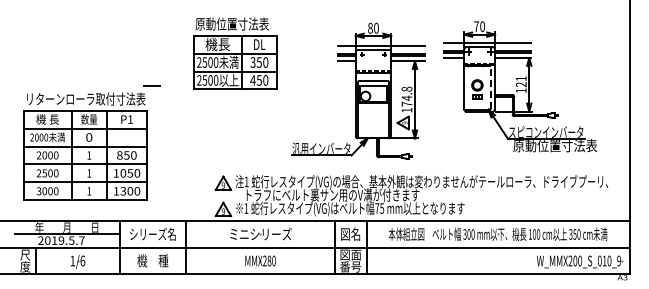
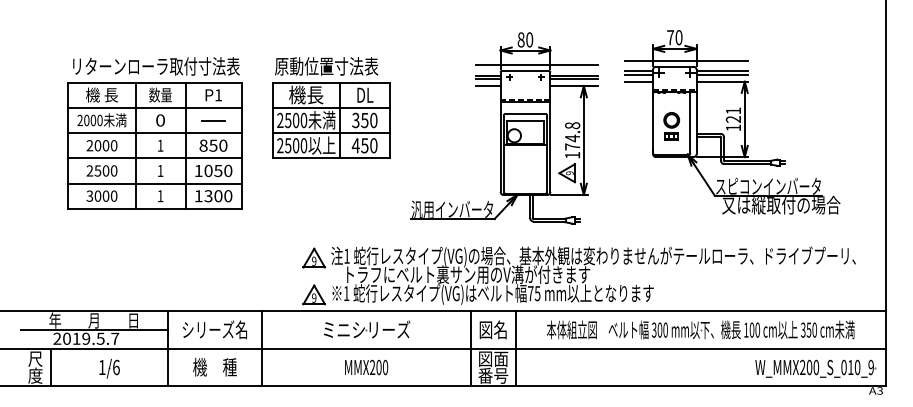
part: (235, 53) -> (331, 107), moved
line: (490, 87) -> (690, 123), dashed -> solid
text: (555, 145) -> (781, 204), 原動位置寸法表 -> 又は縦取付の場合
part: (85, 146) -> (155, 133), moved
text: (269, 261) -> (379, 368), MMX280 -> MMX200

